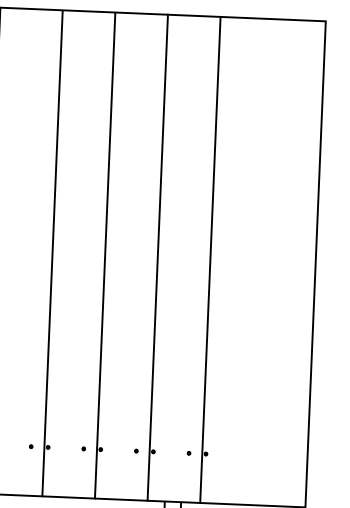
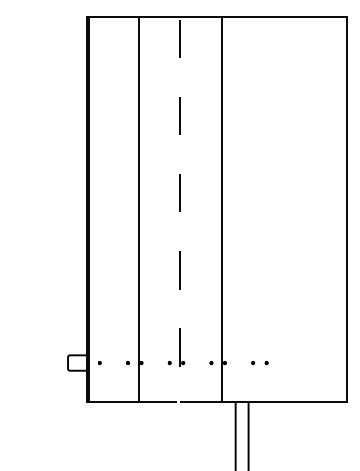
line: (210, 258) -> (263, 208), removed
line: (104, 282) -> (180, 230), solid -> dashed

